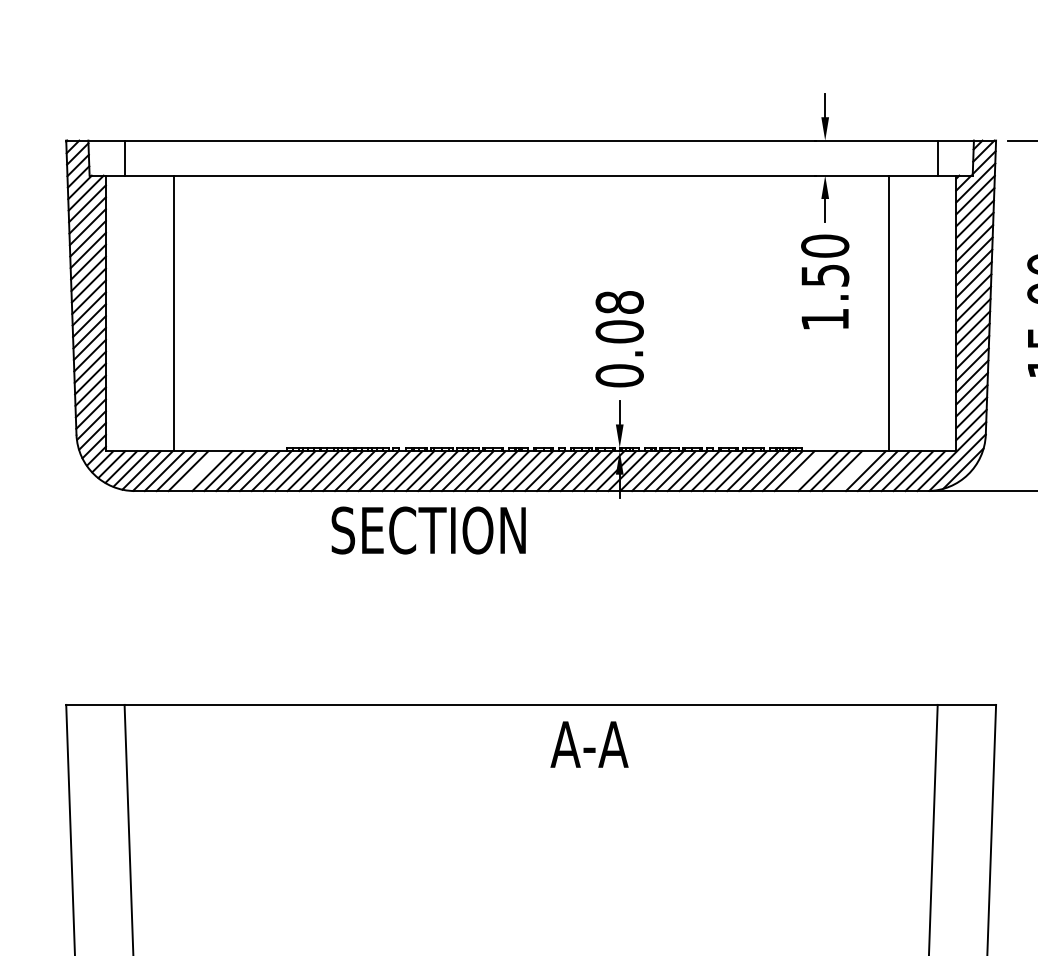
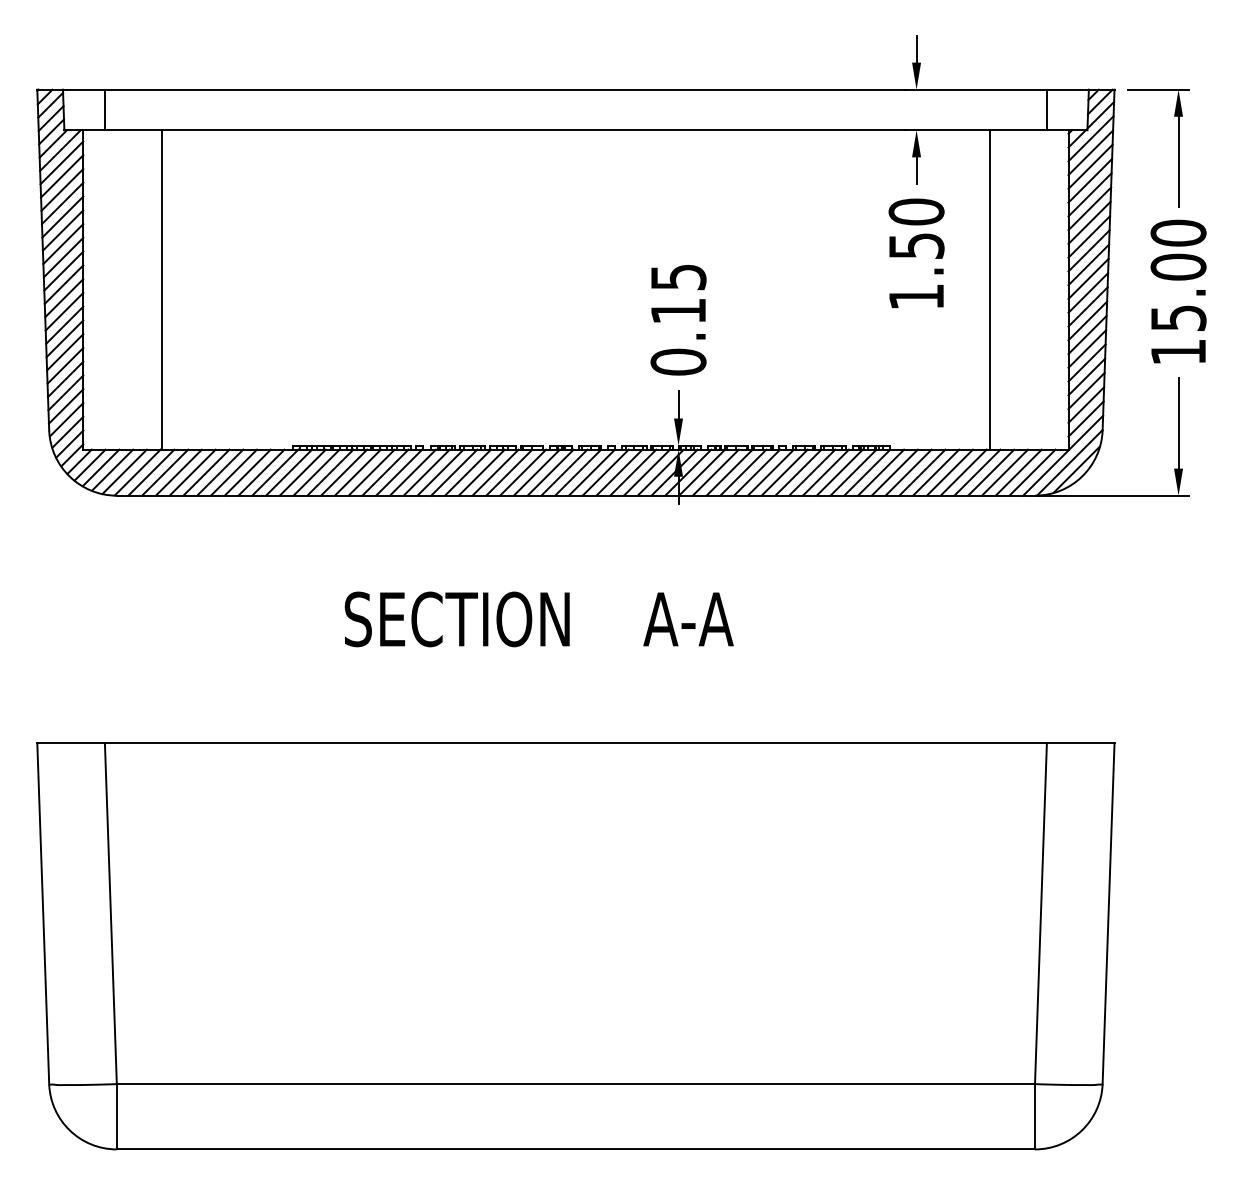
text: (619, 316) -> (678, 293), 0.08 -> 0.15
line: (200, 471) -> (192, 472), added
line: (806, 471) -> (894, 472), added
line: (853, 471) -> (949, 472), added
text: (428, 530) -> (456, 619), moved
text: (589, 744) -> (688, 619), moved

